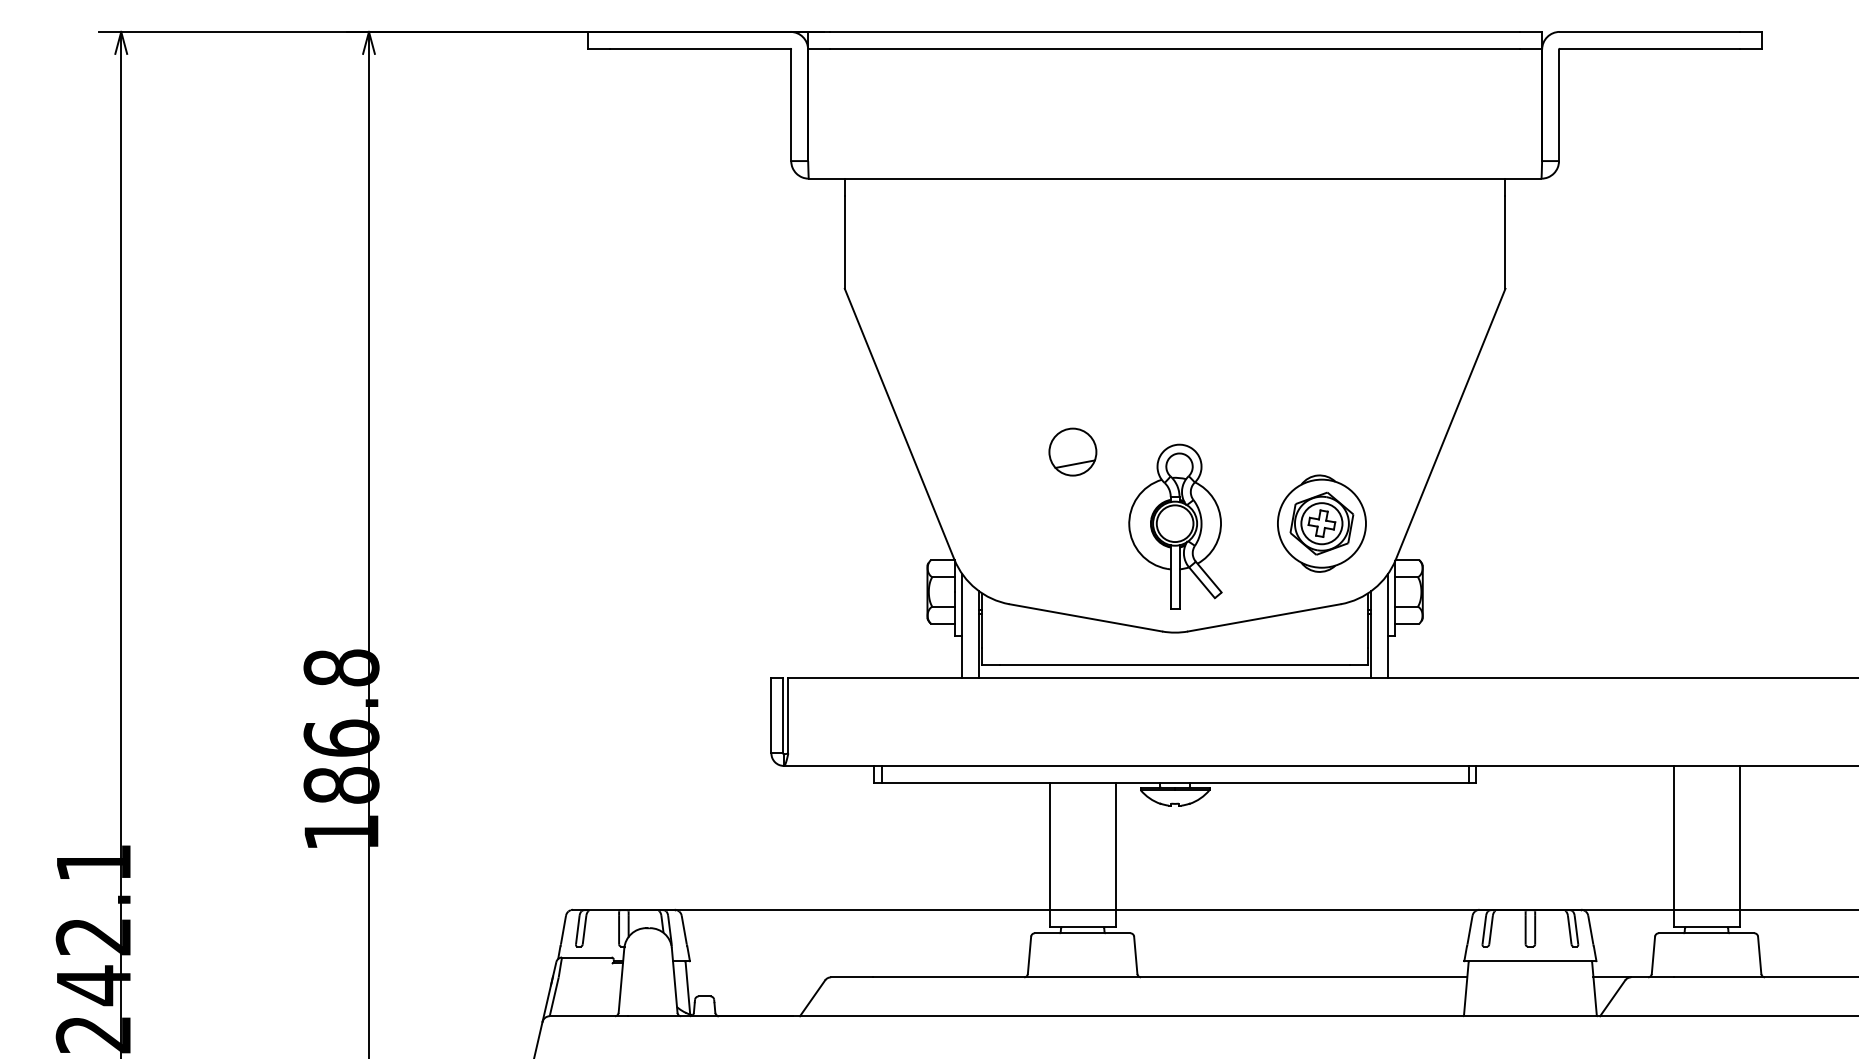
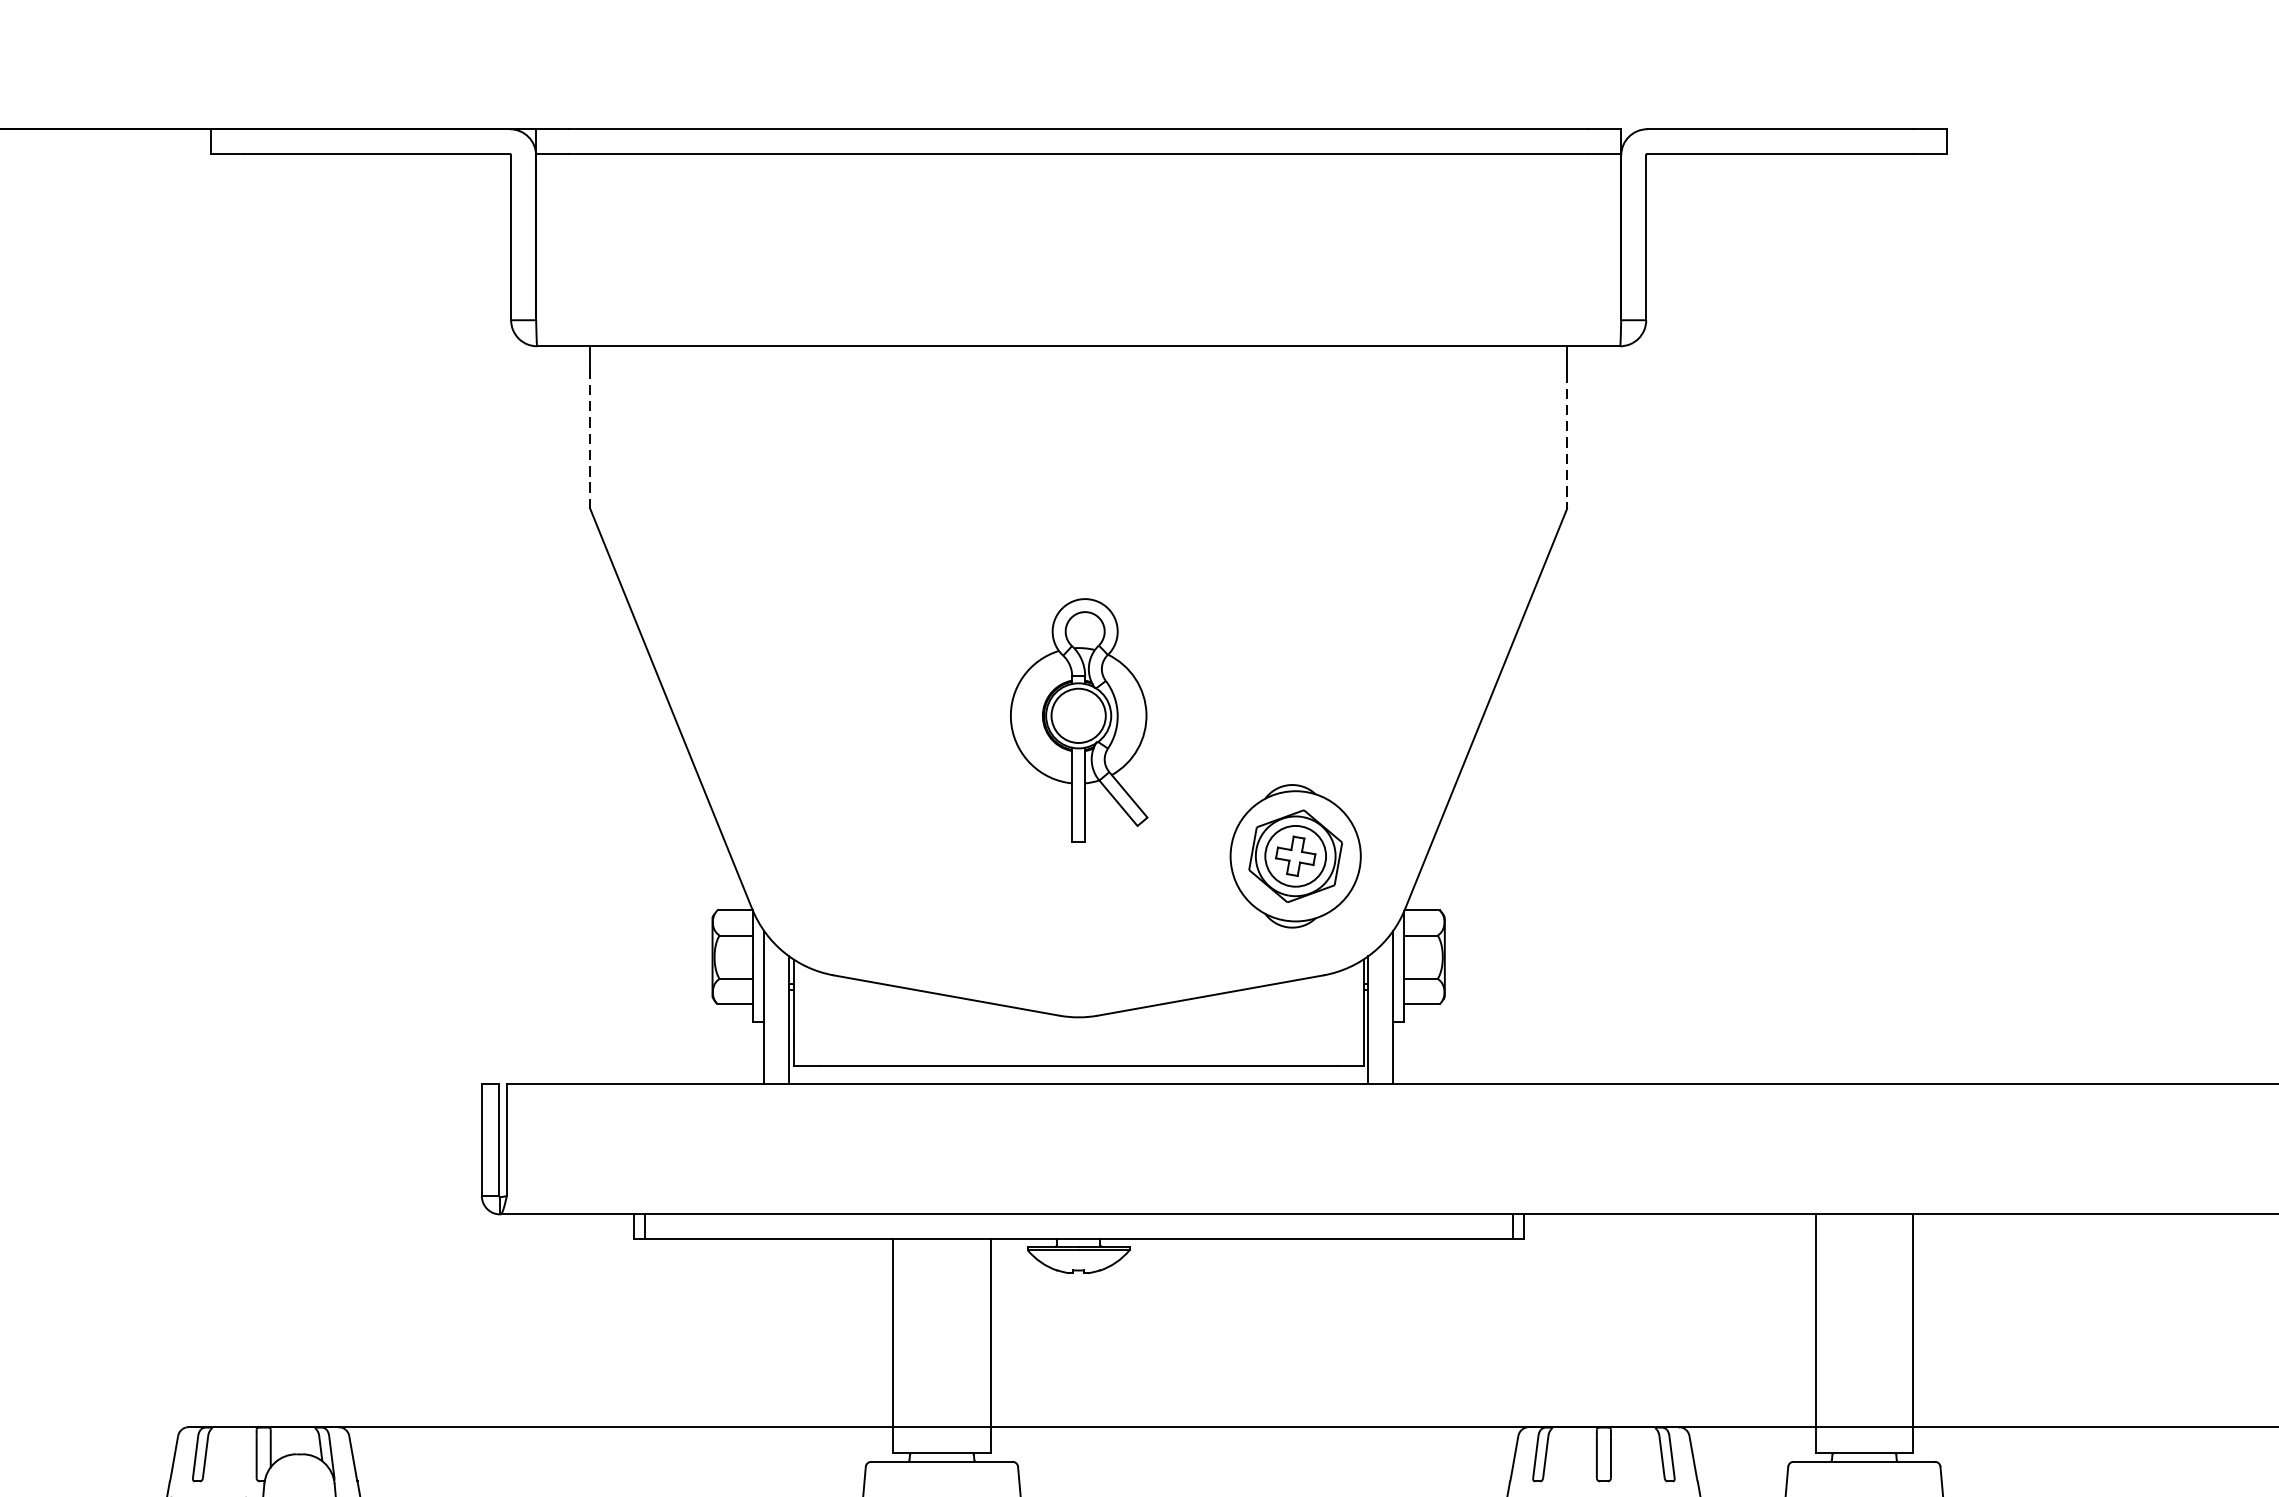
line: (844, 242) -> (589, 440), solid -> dashed
line: (1505, 243) -> (1567, 442), solid -> dashed
part: (1072, 451) -> (926, 749), removed
part: (1175, 526) -> (1079, 720), moved

